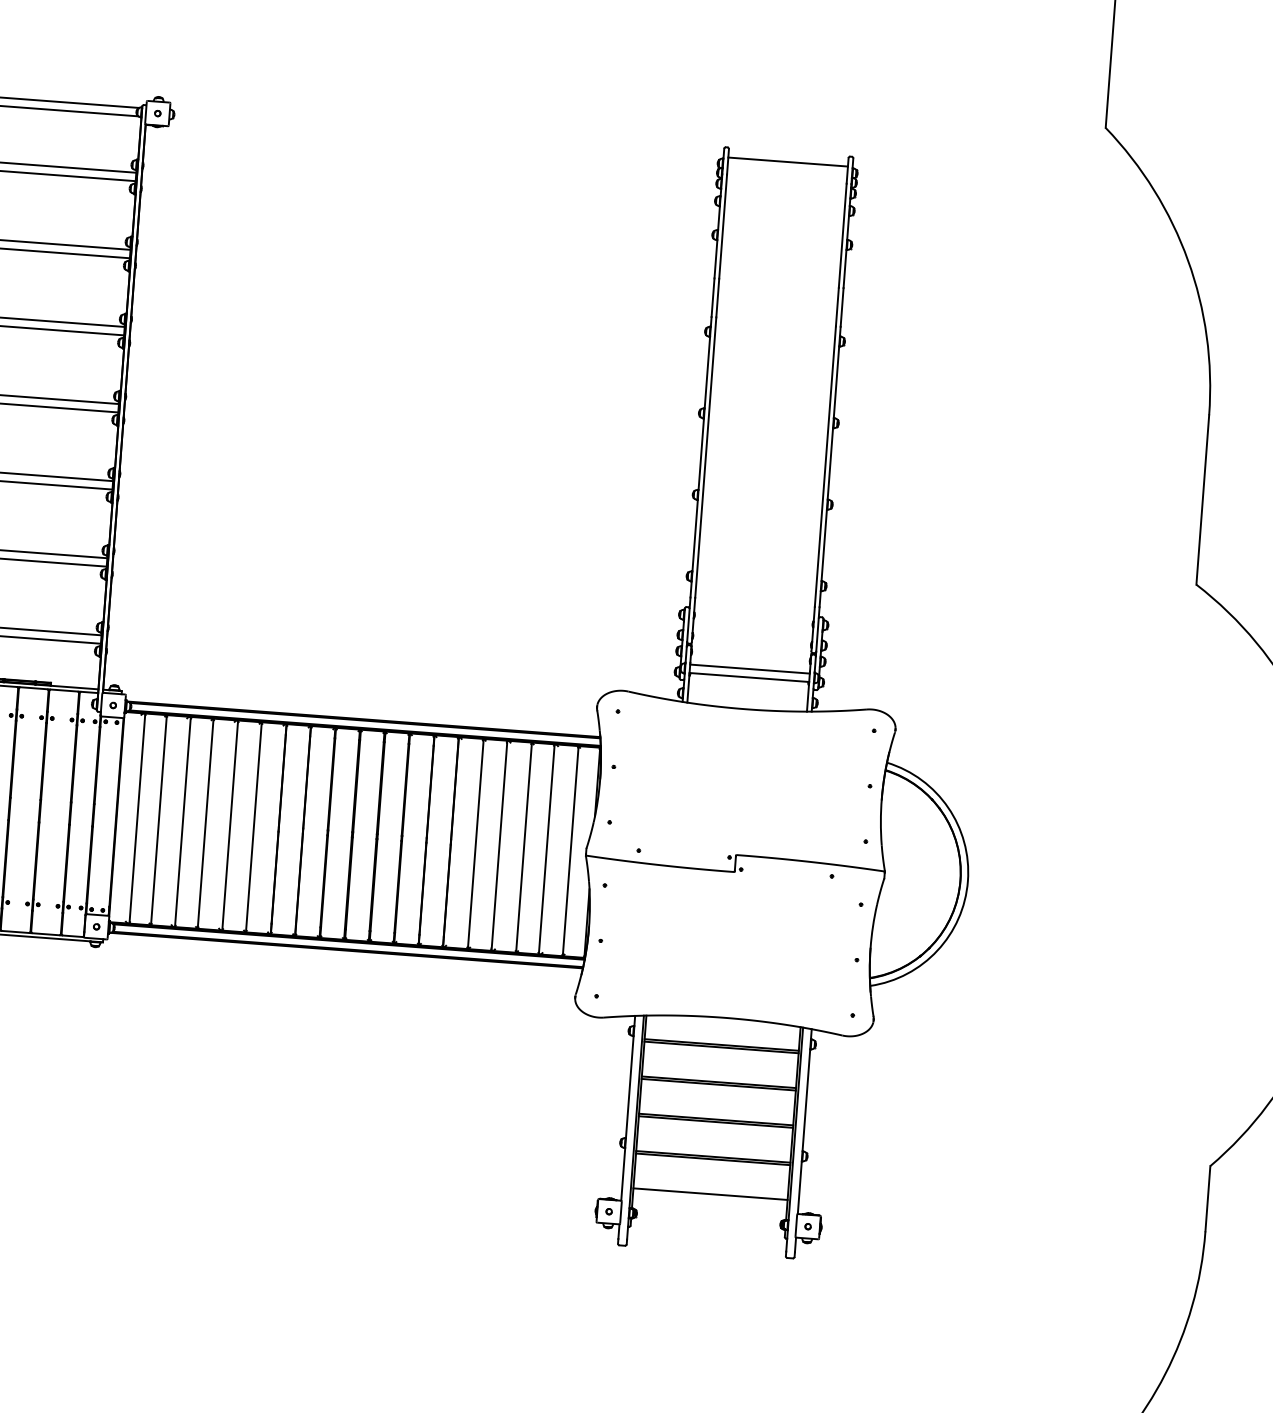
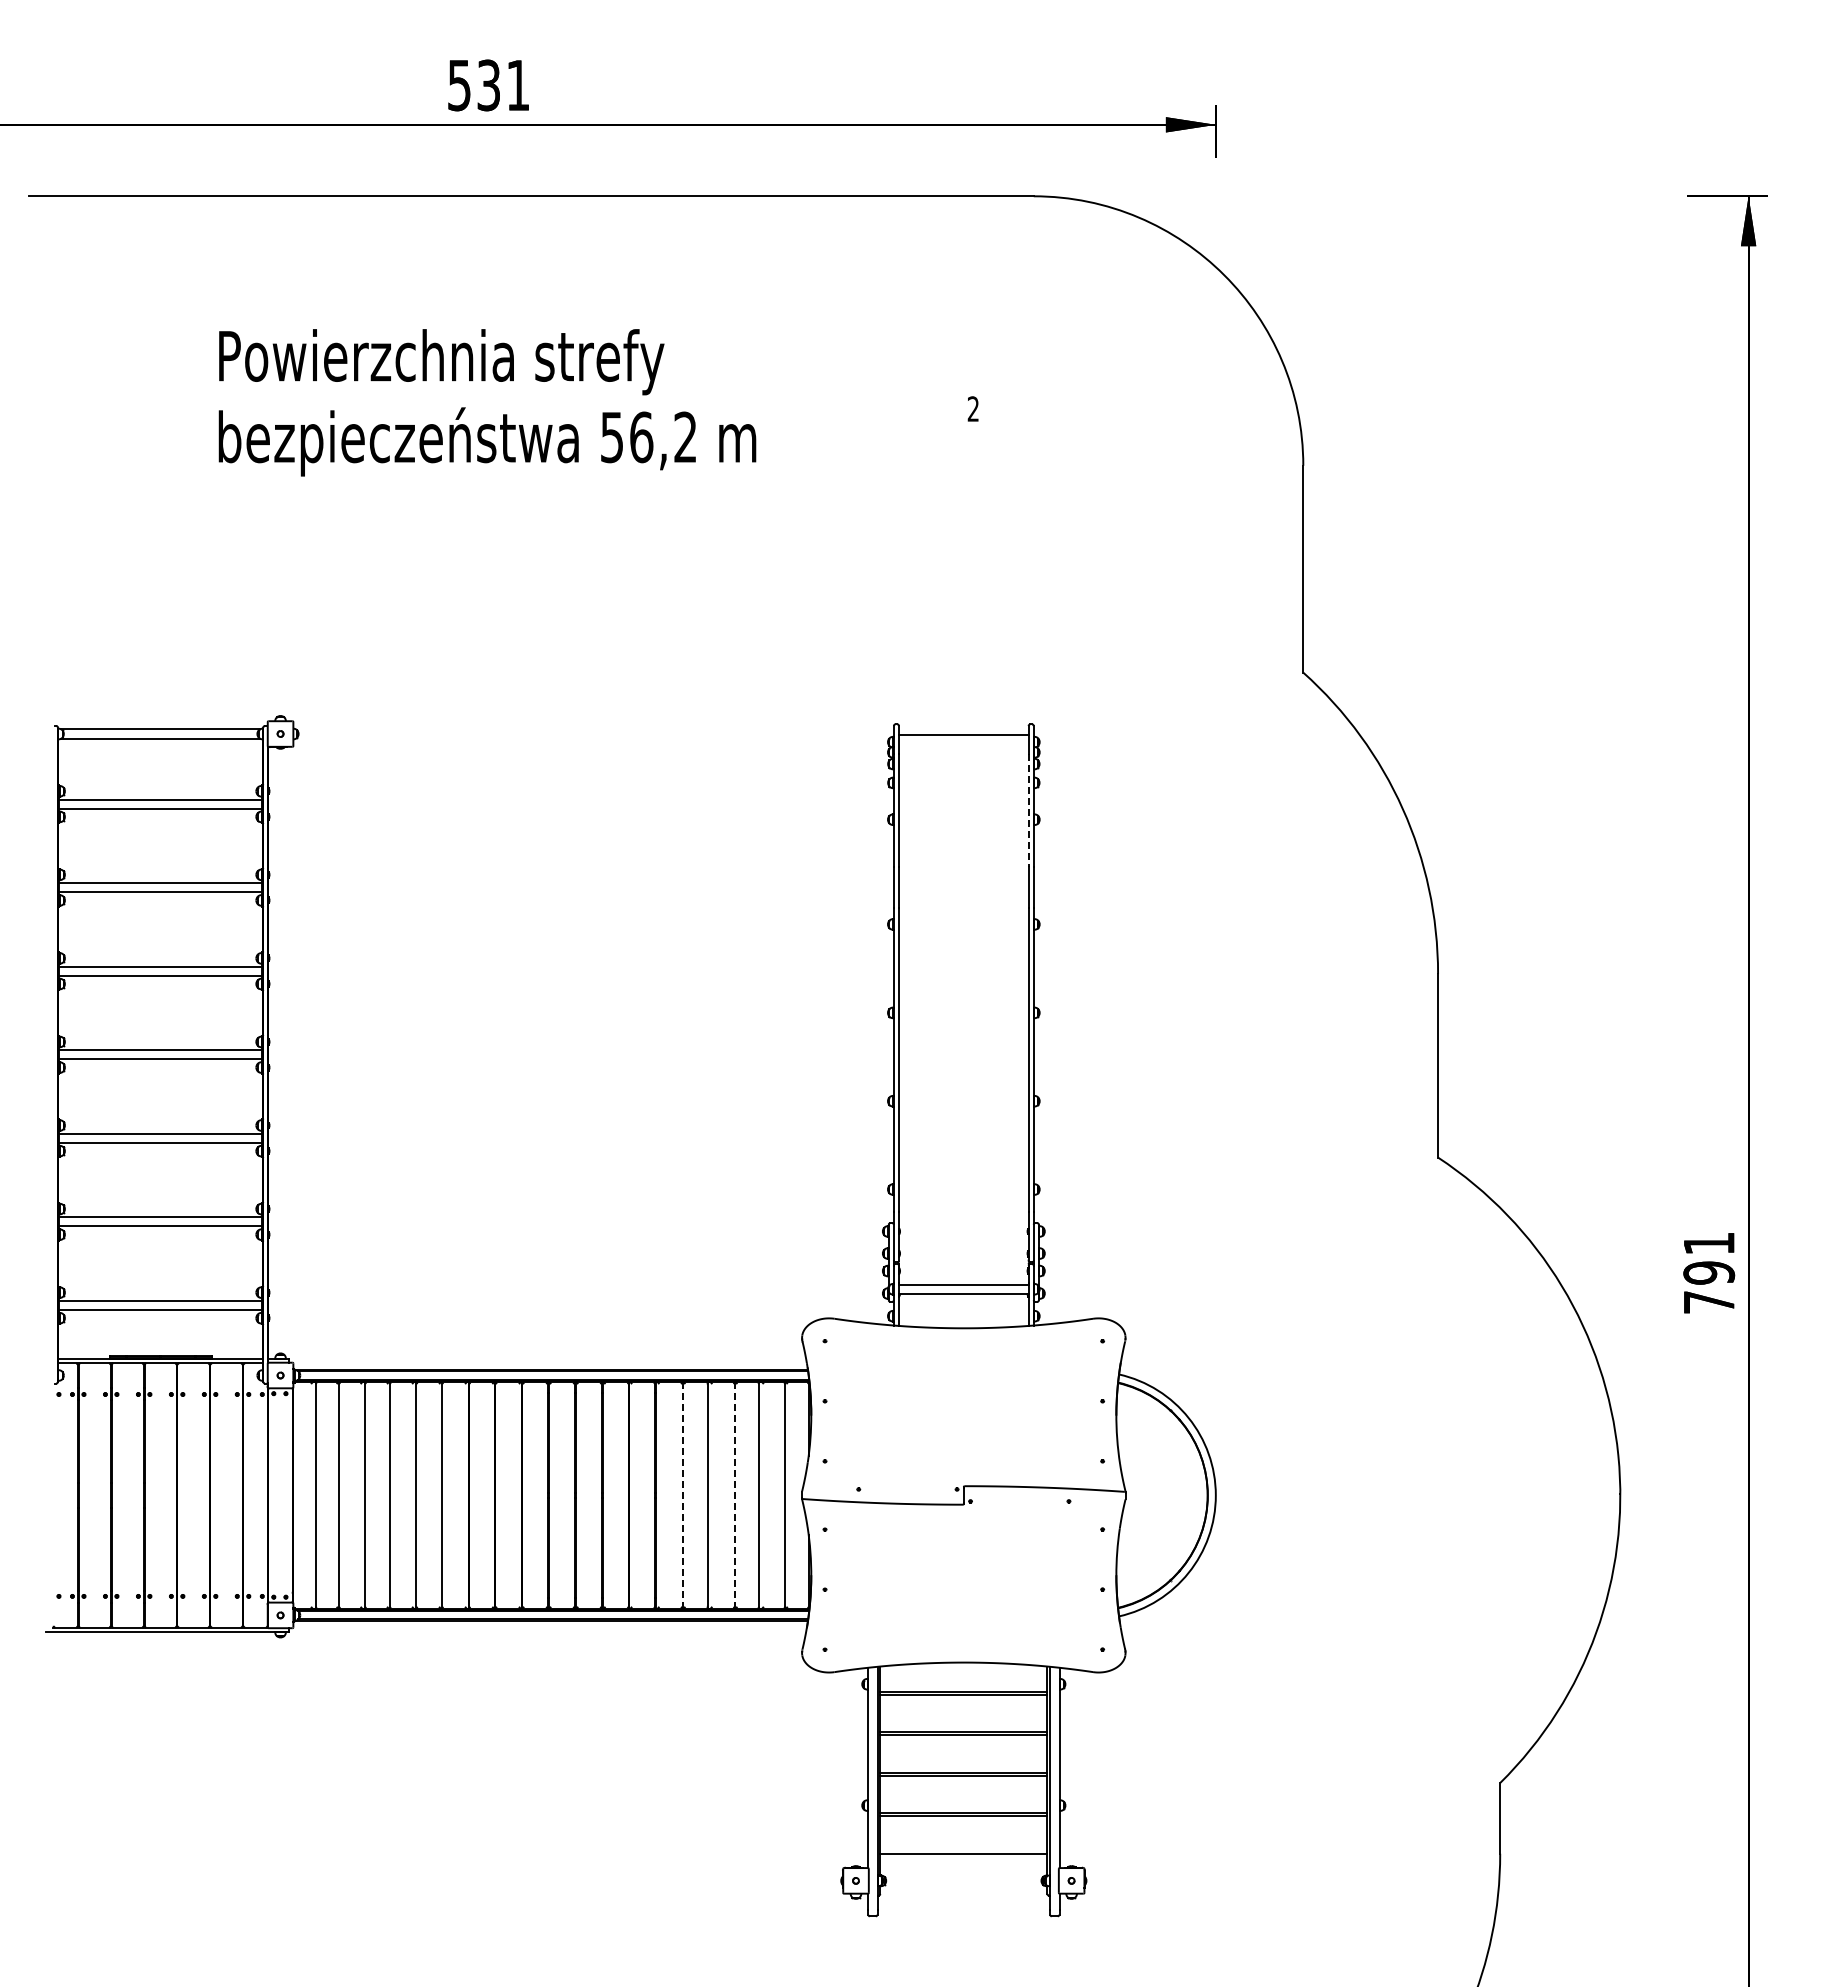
line: (842, 236) -> (1028, 810), solid -> dashed
line: (475, 844) -> (682, 1495), solid -> dashed
line: (523, 846) -> (734, 1494), solid -> dashed

